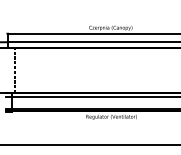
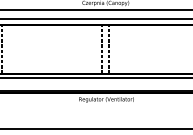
line: (107, 70) -> (102, 49), added
line: (113, 70) -> (108, 49), added

